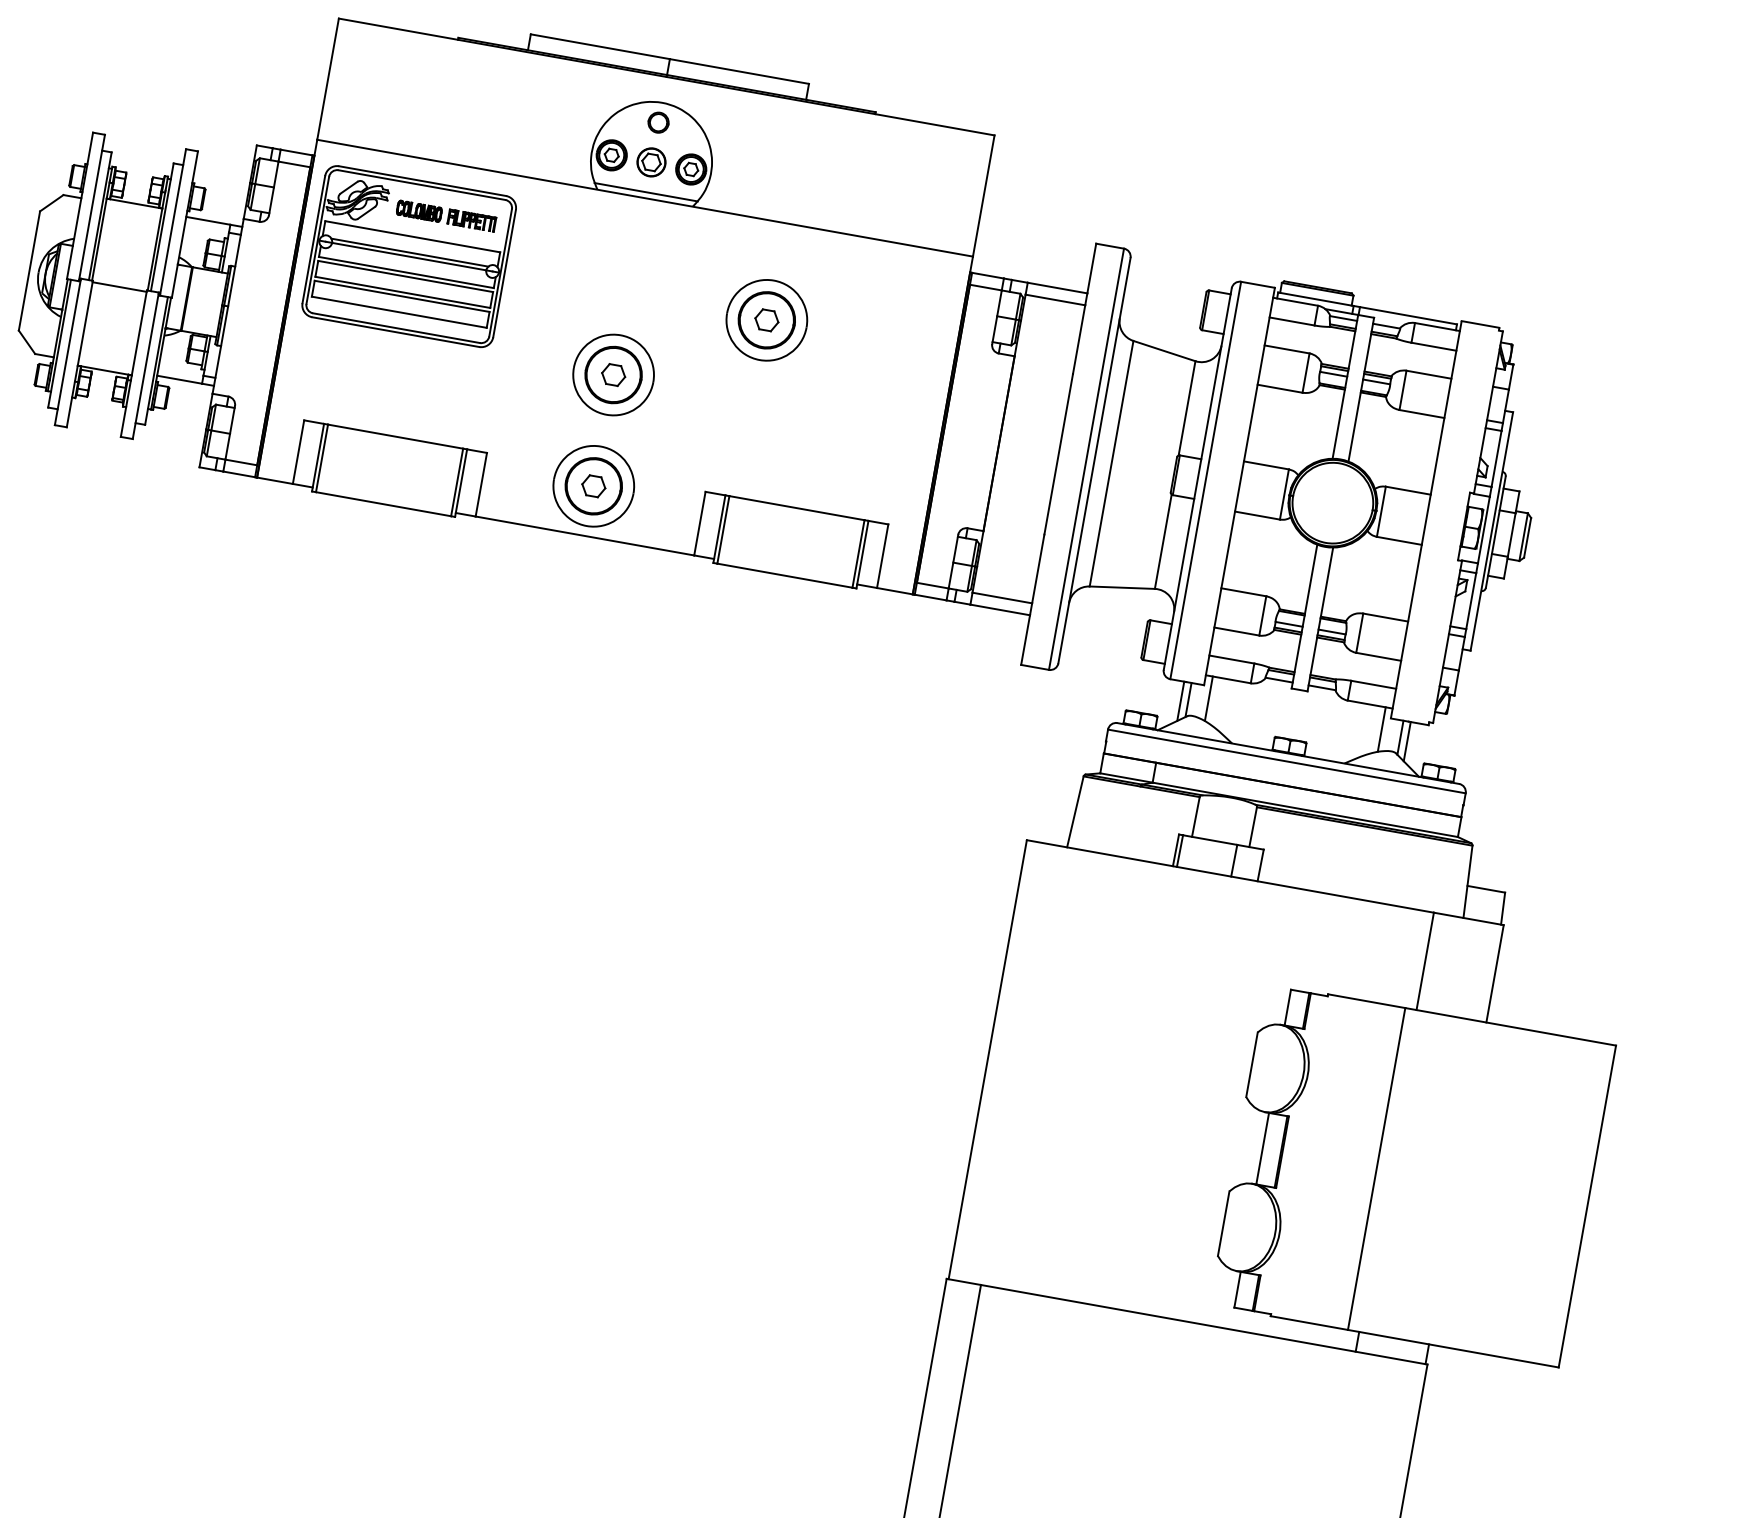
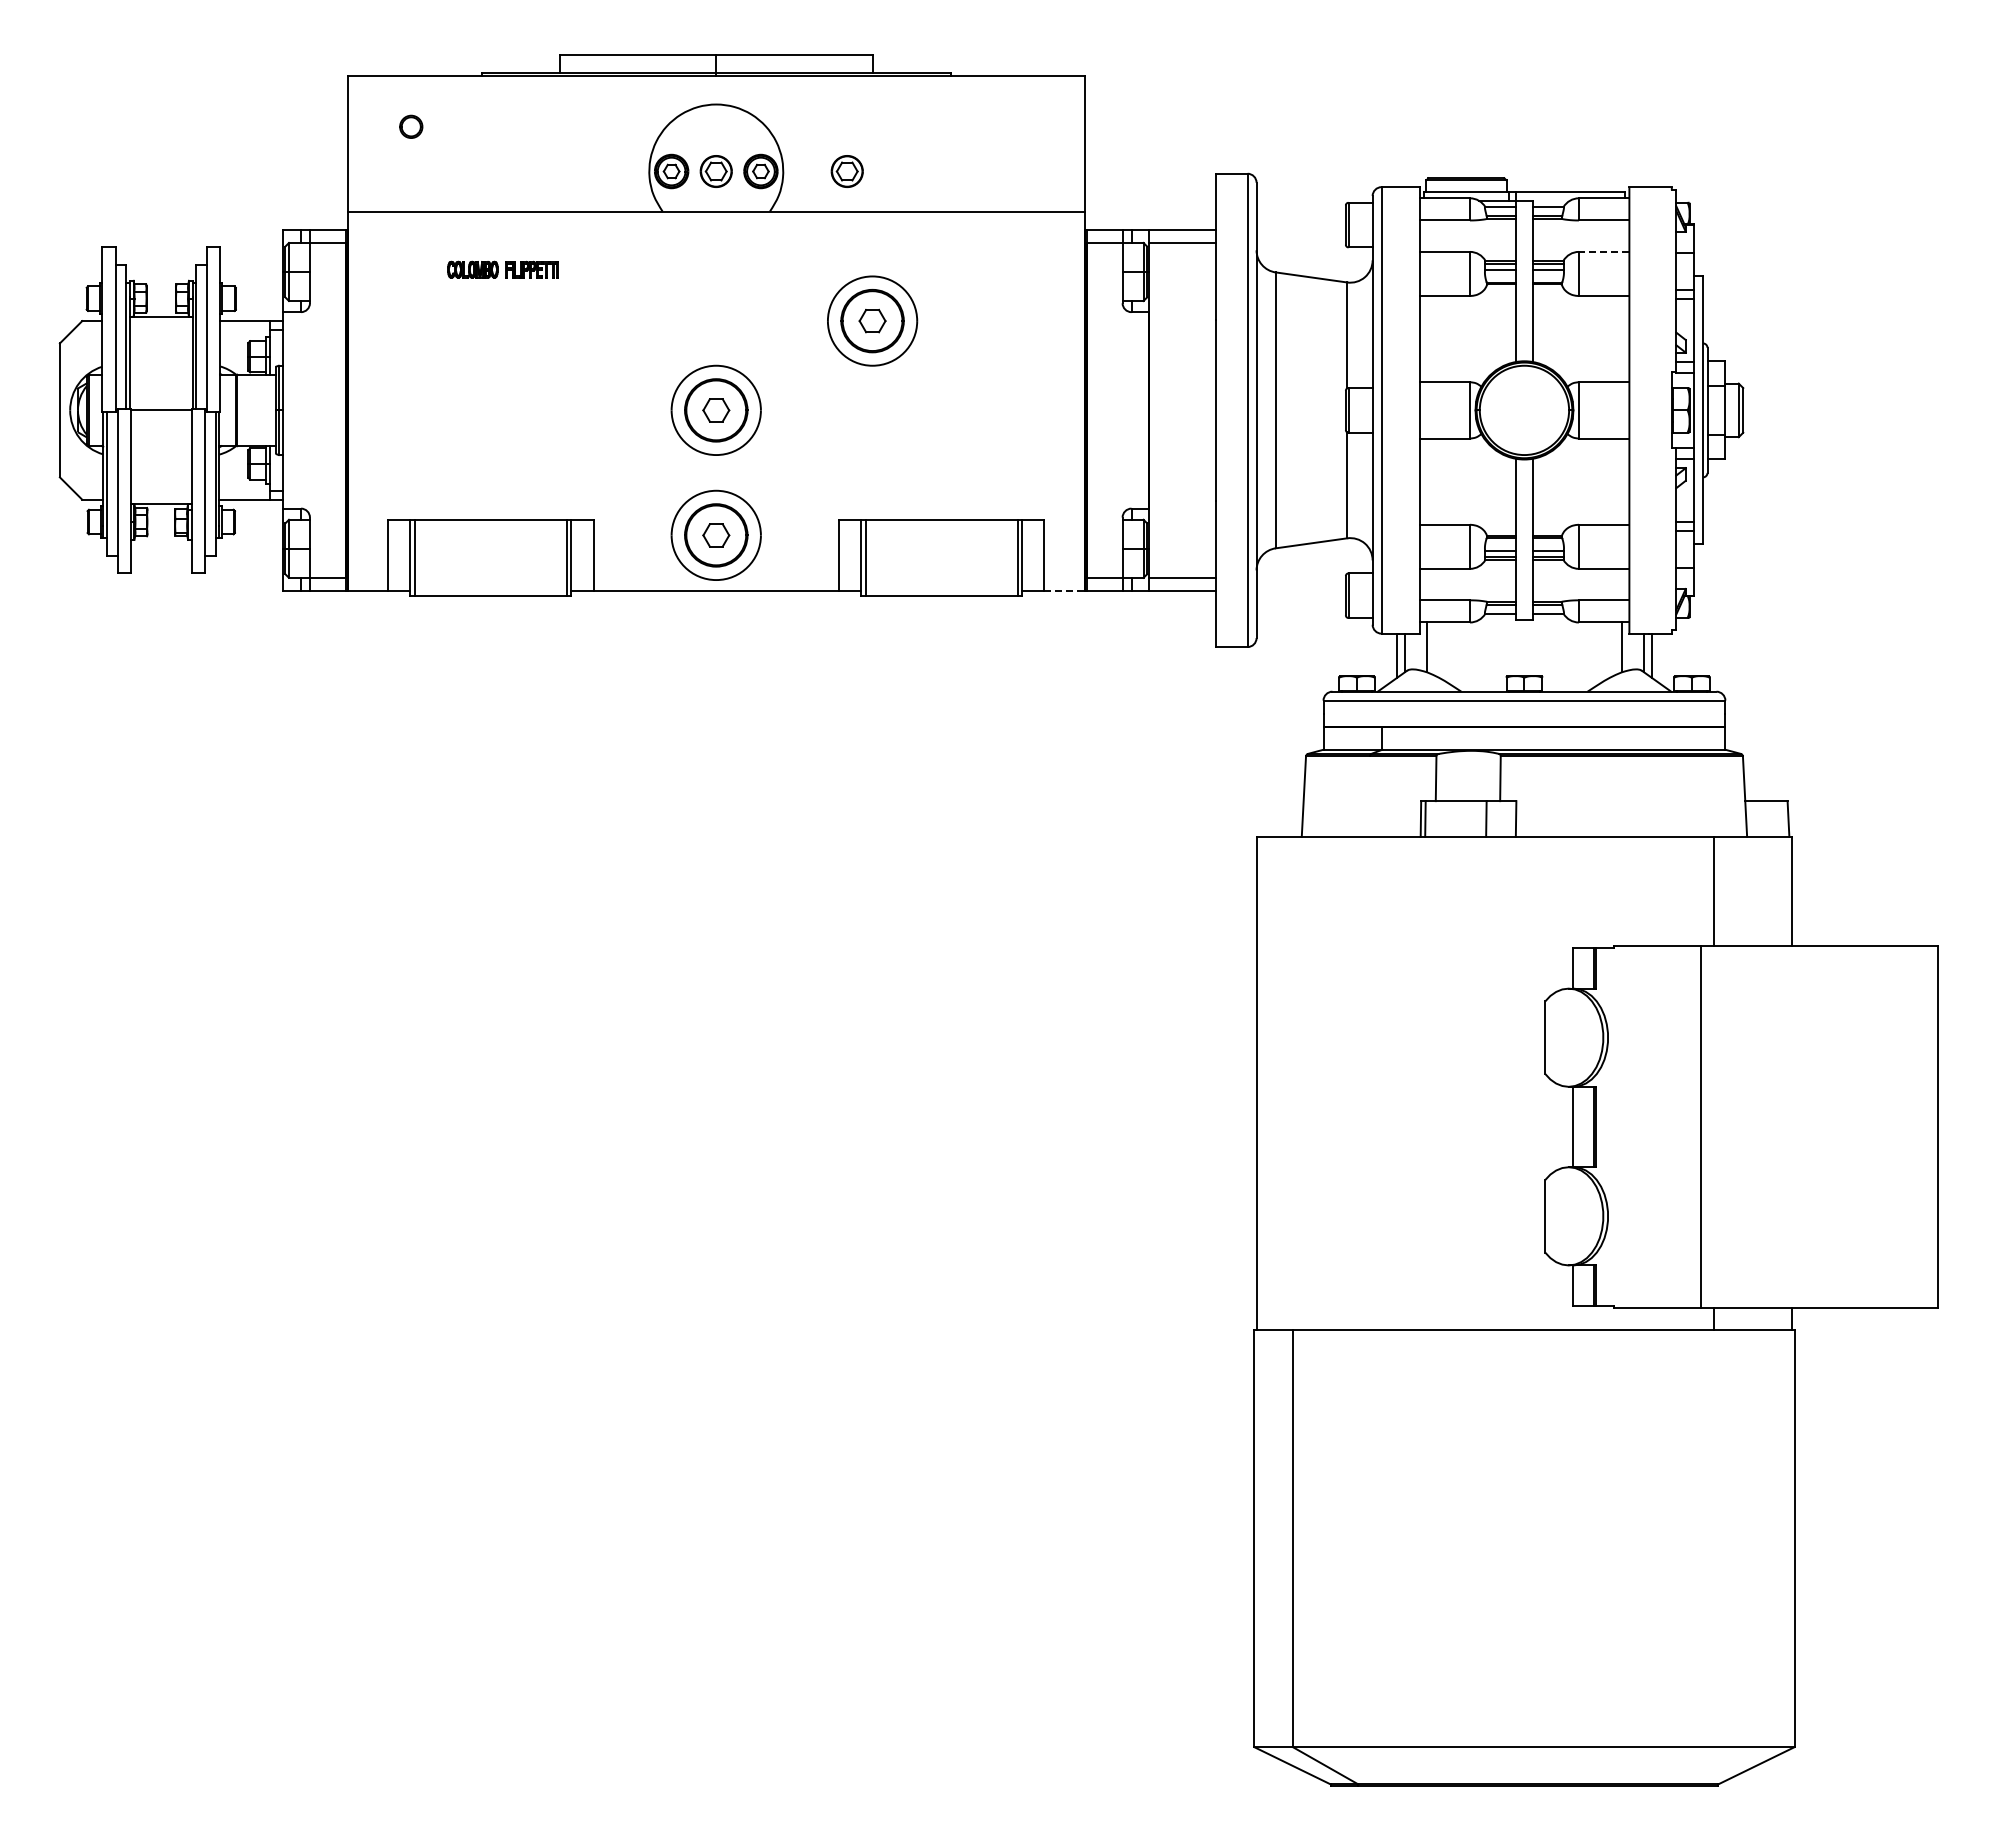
part: (658, 122) -> (411, 126), moved
part: (767, 183) -> (846, 171), added
line: (646, 192) -> (716, 205), removed
part: (409, 256) -> (470, 320), removed
line: (1428, 374) -> (1603, 251), solid -> dashed
line: (895, 591) -> (1065, 591), solid -> dashed

